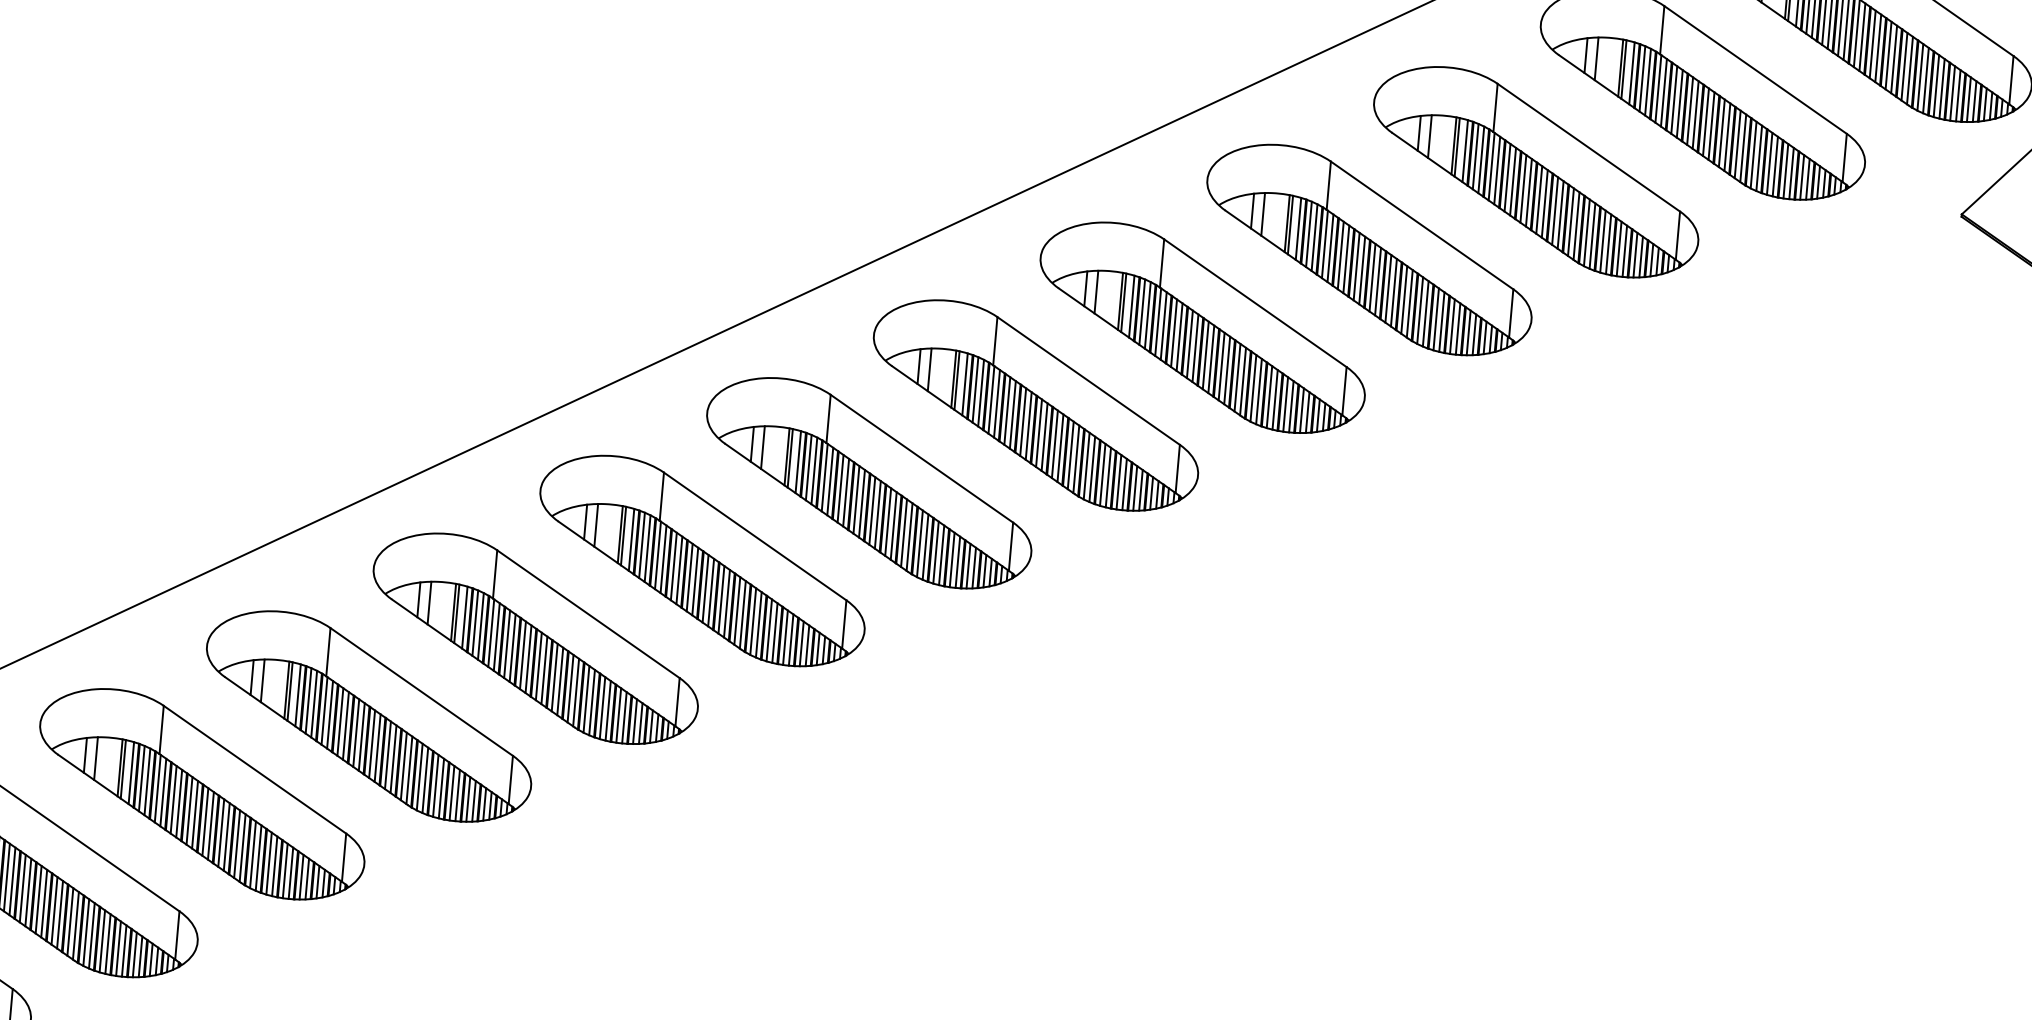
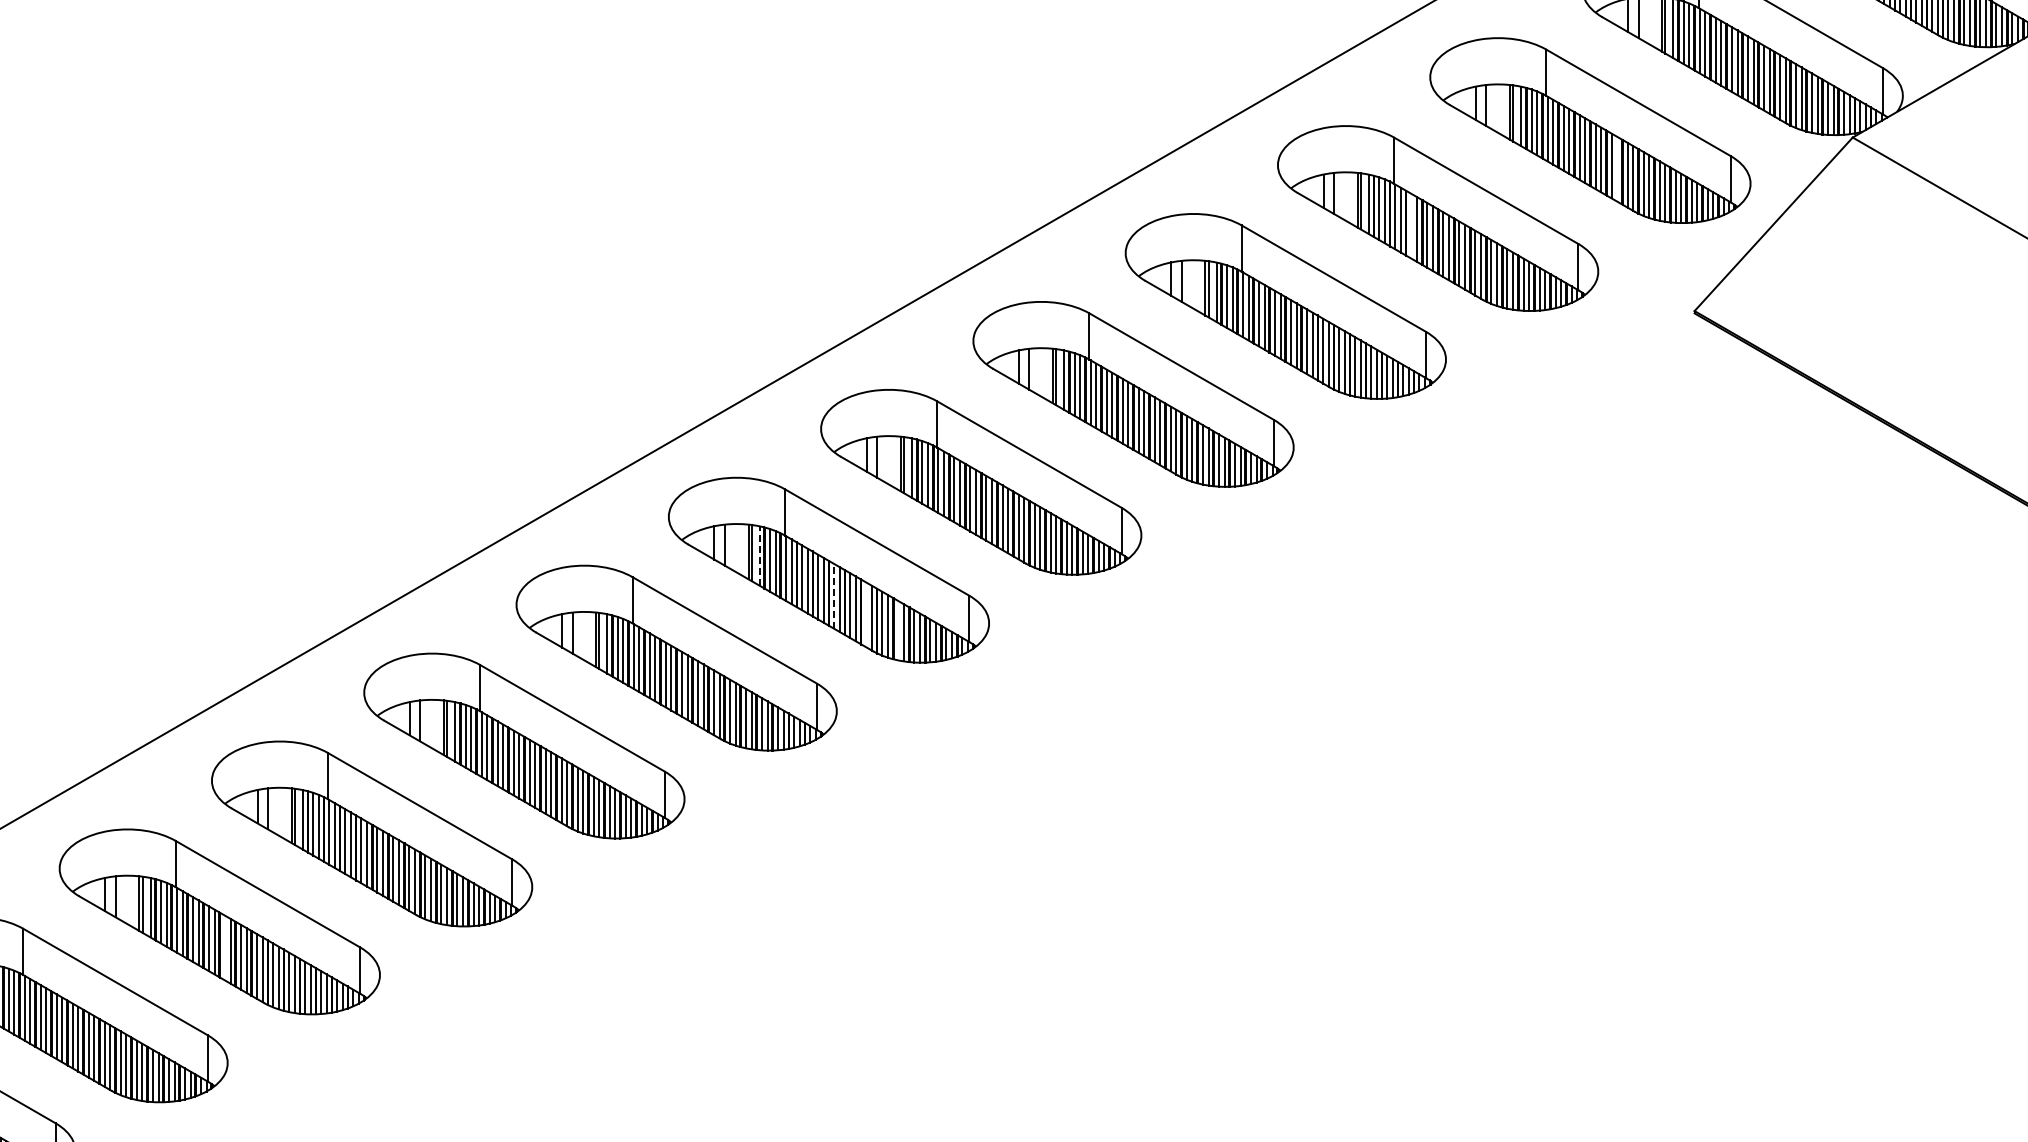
line: (1894, 58) -> (1617, 168), removed
line: (1674, 99) -> (1411, 225), removed
line: (964, 384) -> (759, 556), solid -> dashed
line: (1039, 432) -> (834, 595), solid -> dashed
line: (1071, 455) -> (866, 614), removed
line: (1102, 474) -> (898, 630), removed
line: (372, 743) -> (225, 947), removed

